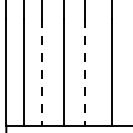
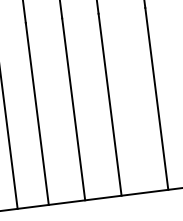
line: (42, 72) -> (37, 114), dashed -> solid
line: (84, 72) -> (109, 105), dashed -> solid

